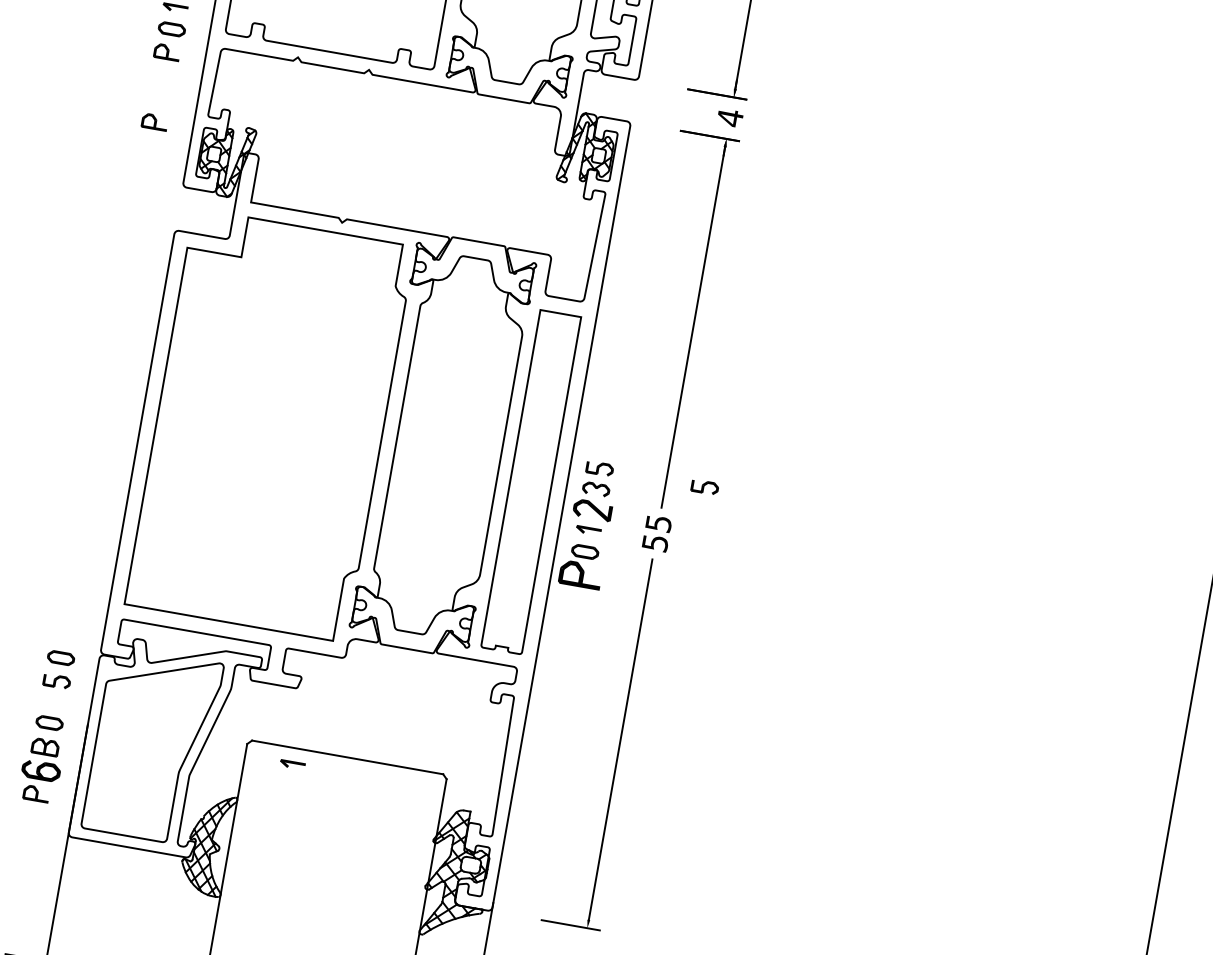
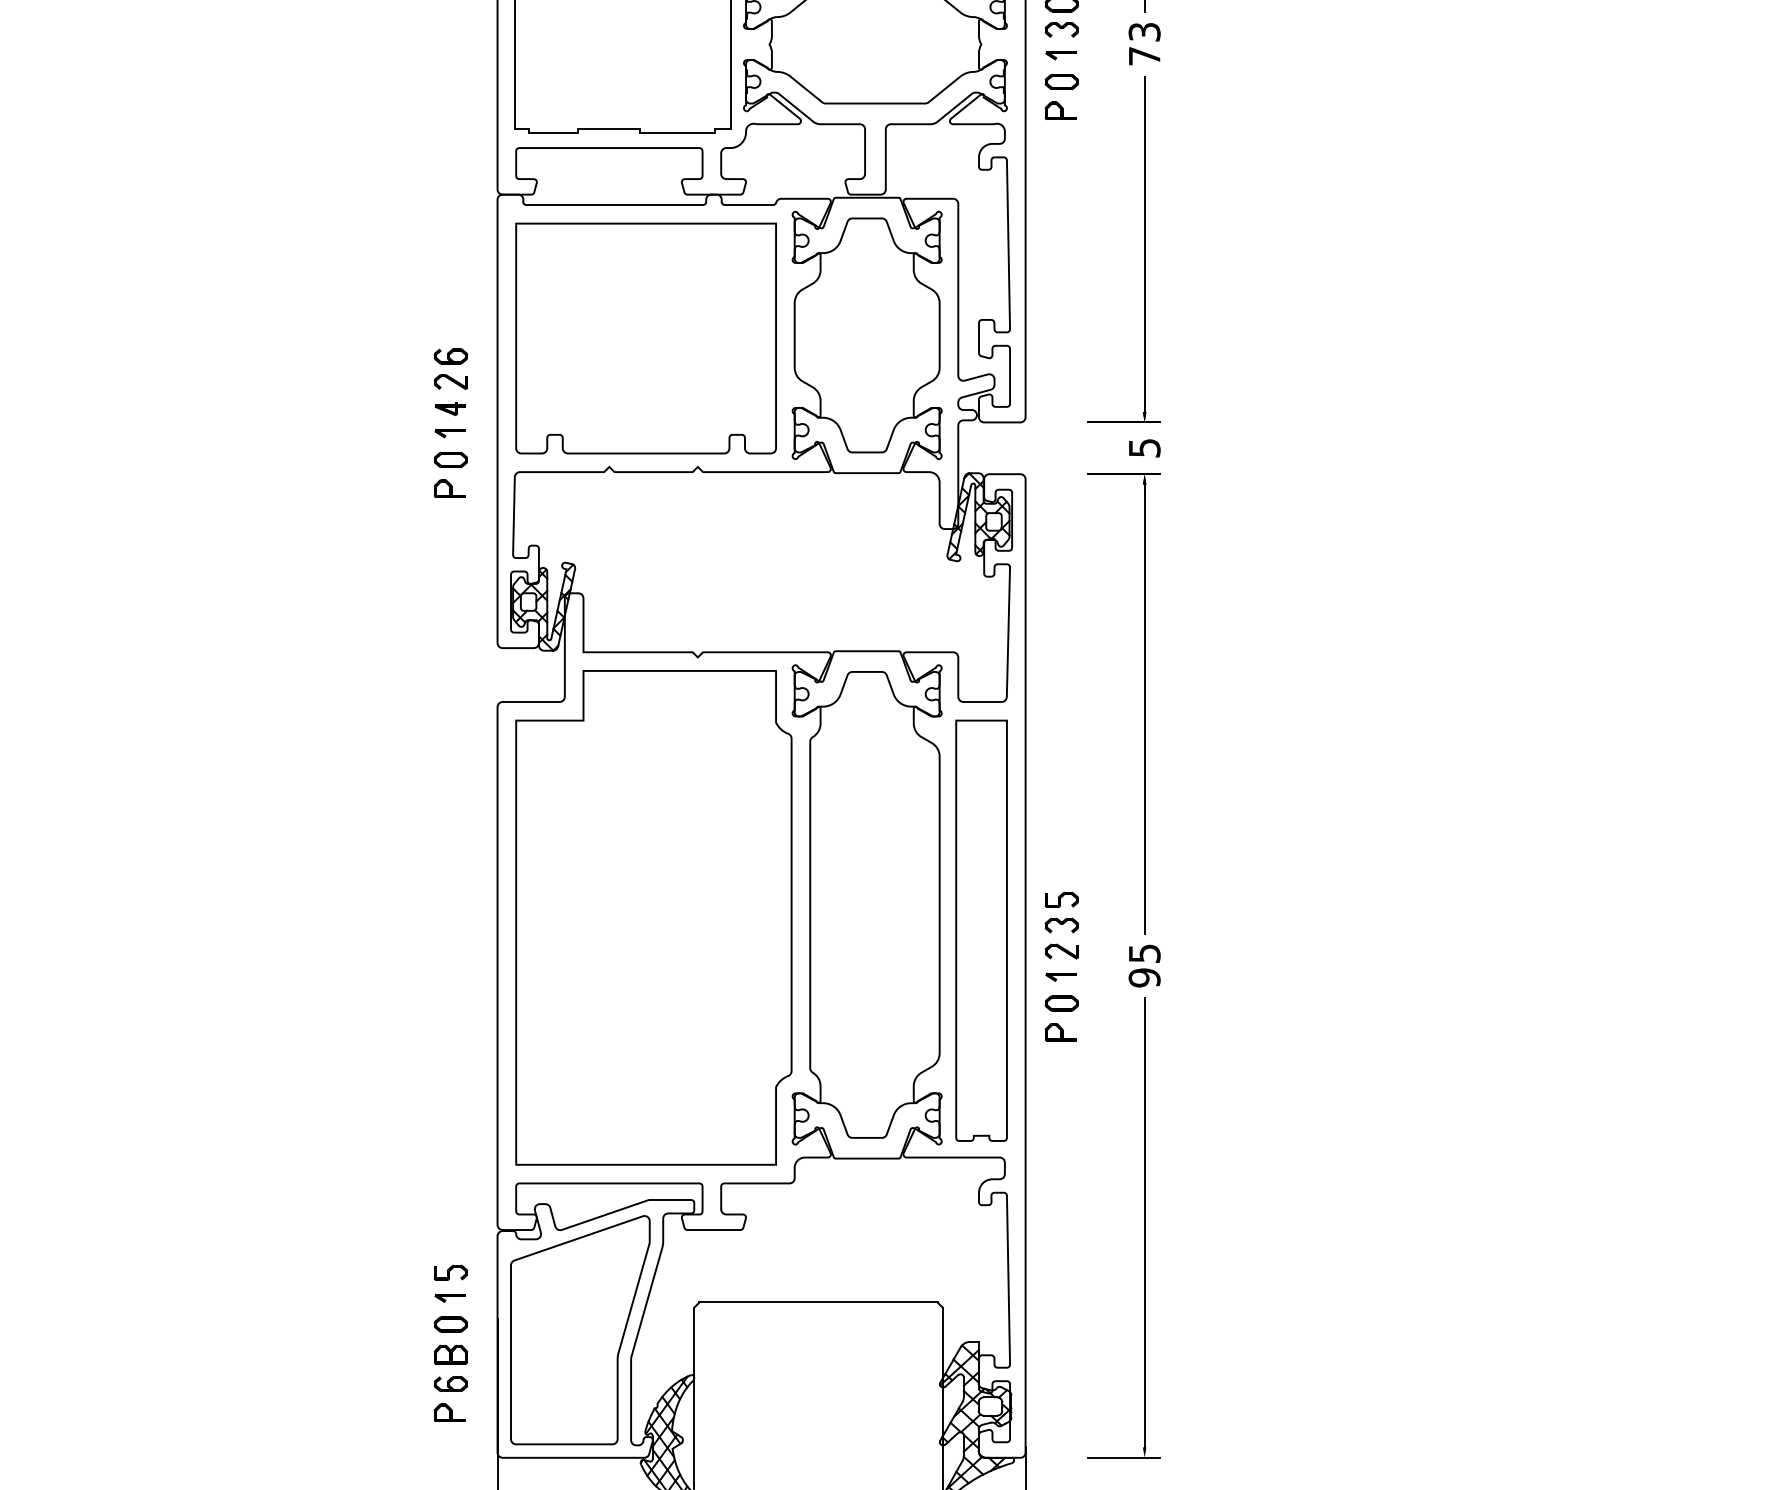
text: (730, 118) -> (1144, 448), 4 -> 5
part: (154, 121) -> (449, 575), removed
part: (704, 486) -> (1192, 899), removed
part: (592, 510) -> (1061, 951), size x0.71
text: (655, 542) -> (1144, 977), 55 -> 95
part: (580, 575) -> (1060, 1032), size x0.62
part: (60, 658) -> (450, 1243), removed
part: (291, 764) -> (449, 1297), moved
part: (40, 770) -> (450, 1383), size x0.71

